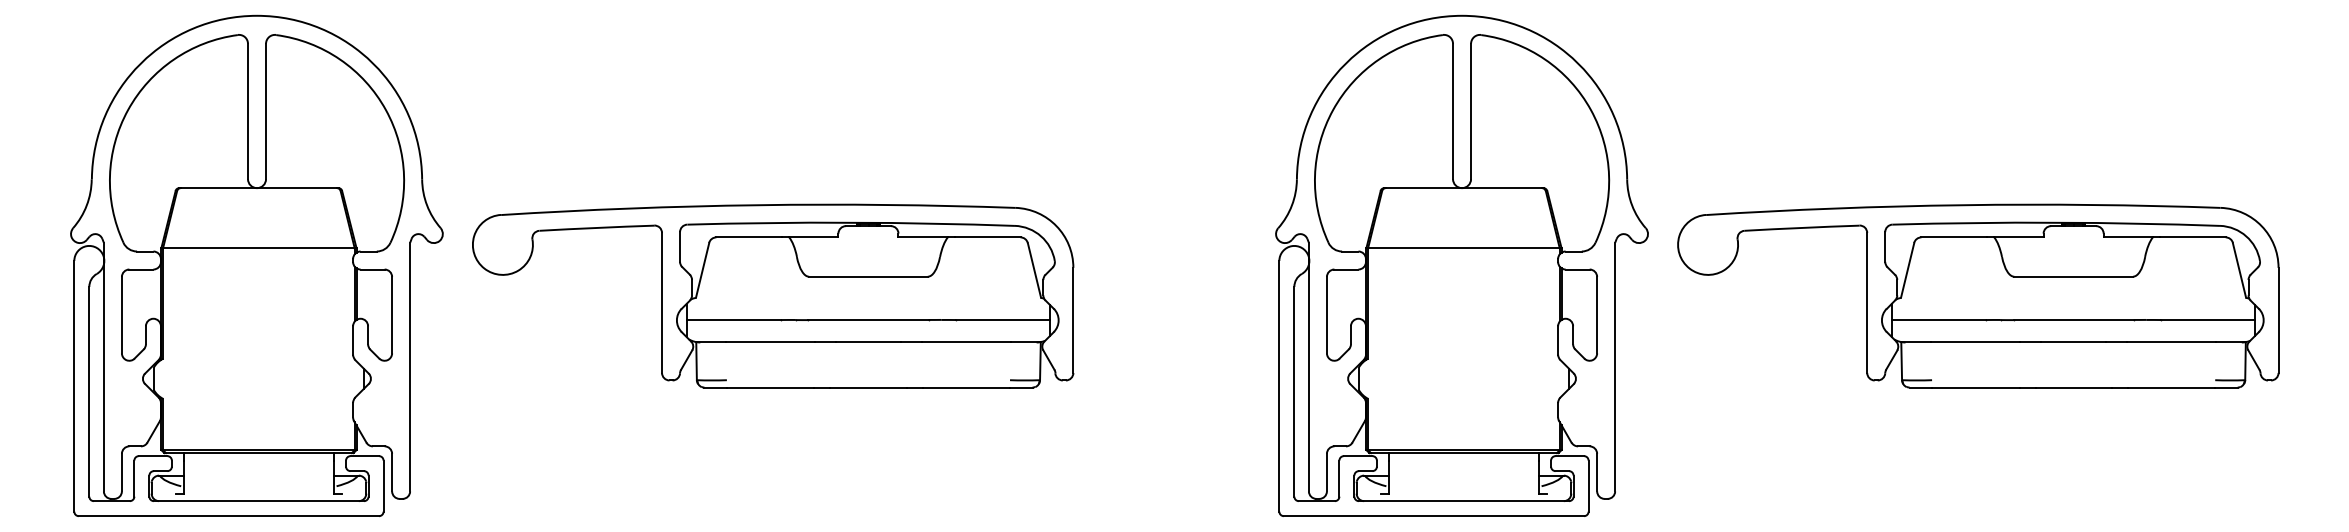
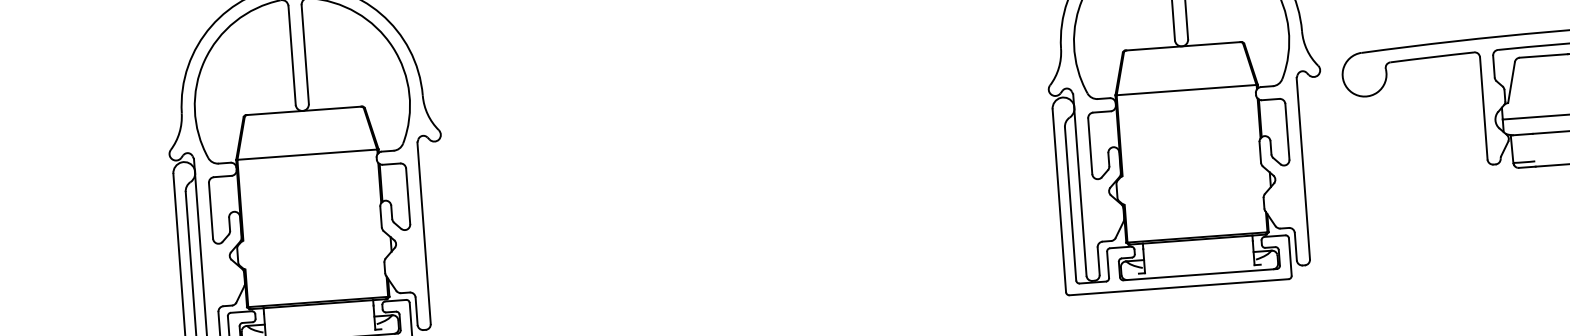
part: (773, 295) -> (685, 161), removed

